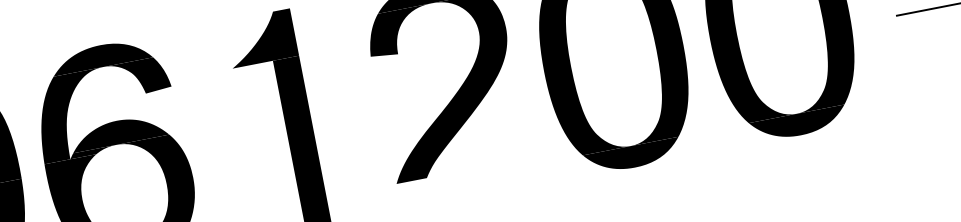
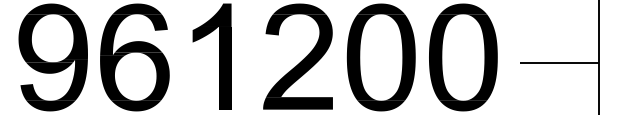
fill: (249, 81) -> (205, 34), added
fill: (462, 184) -> (297, 103), added

